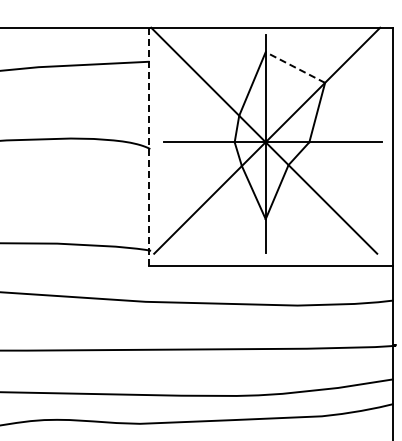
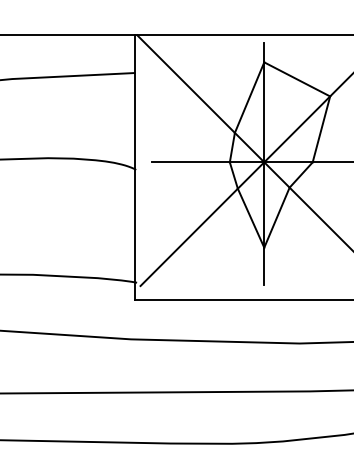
line: (294, 67) -> (296, 79), dashed -> solid
line: (149, 147) -> (135, 168), dashed -> solid

